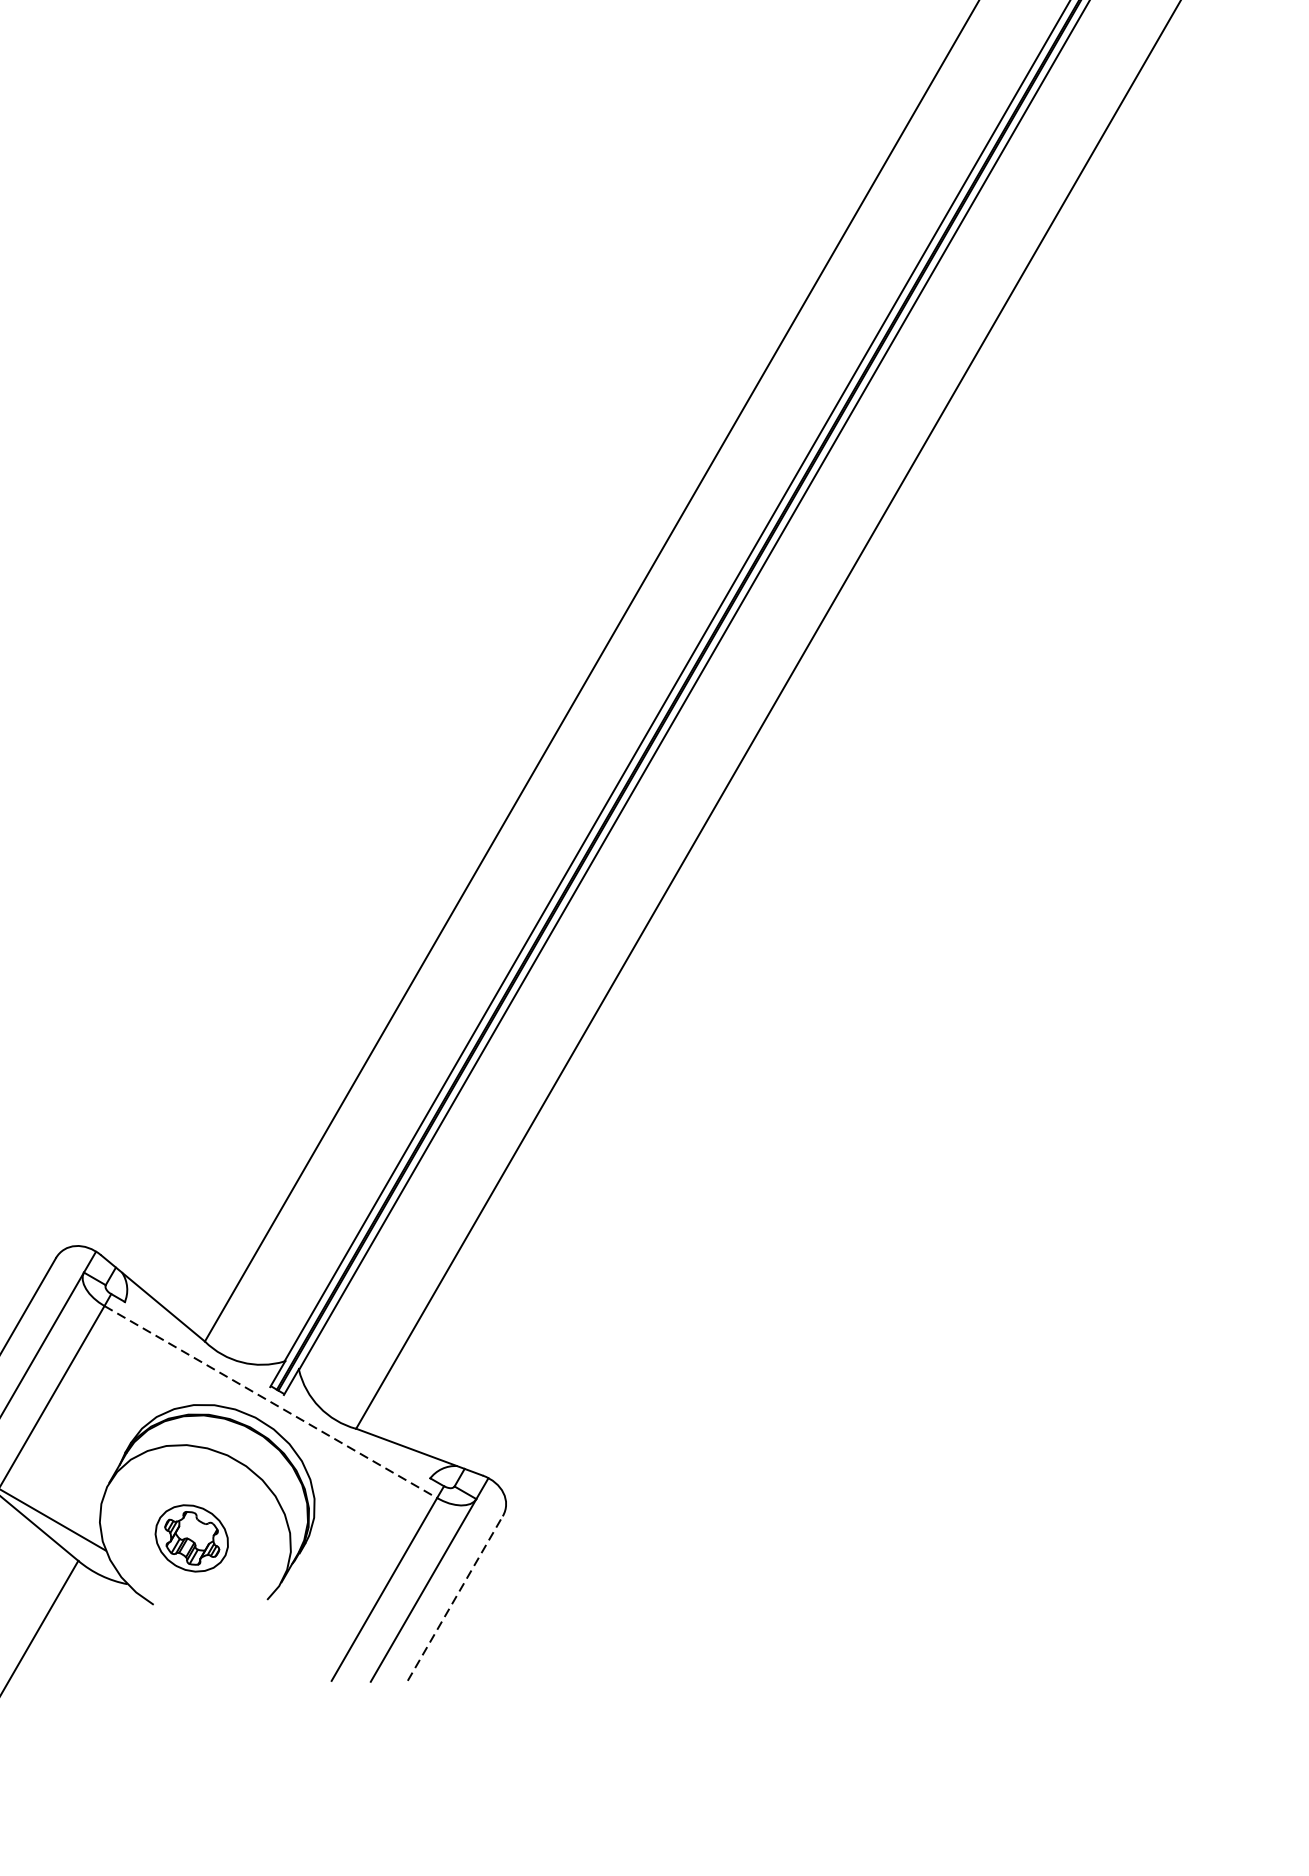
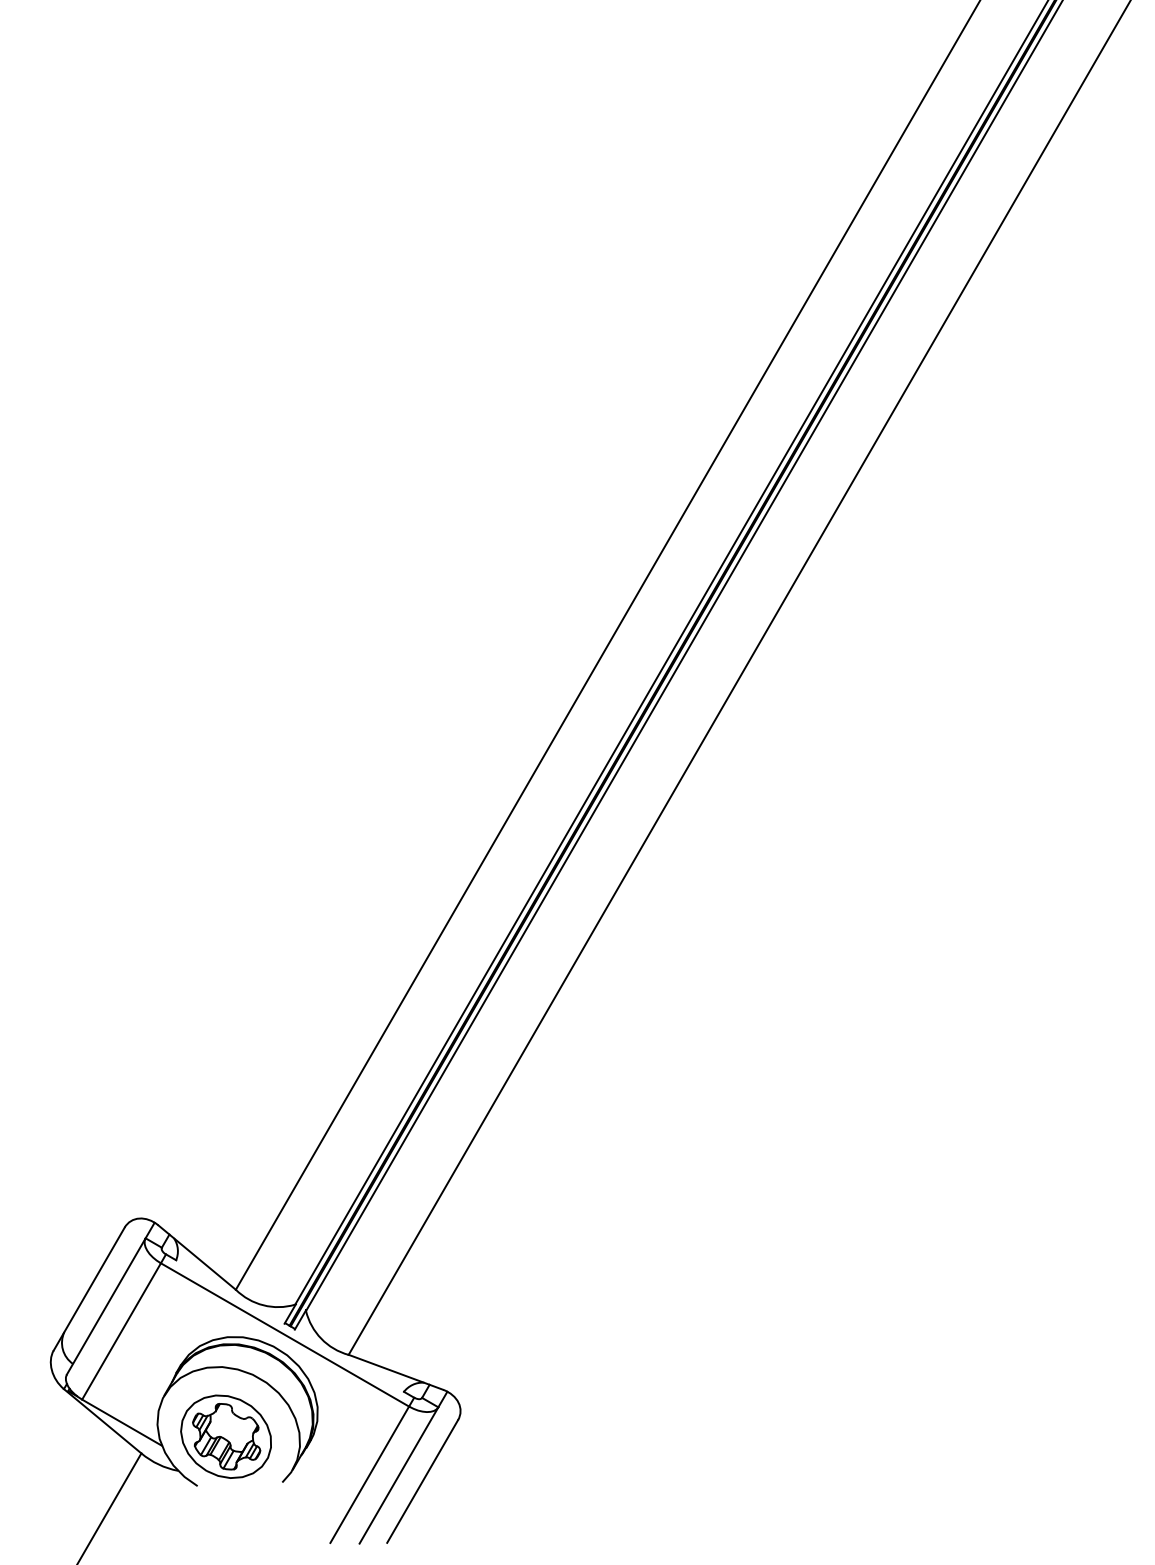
line: (271, 1402) -> (285, 1335), dashed -> solid
part: (191, 1538) -> (225, 1436), size x1.67
line: (455, 1598) -> (422, 1481), dashed -> solid

